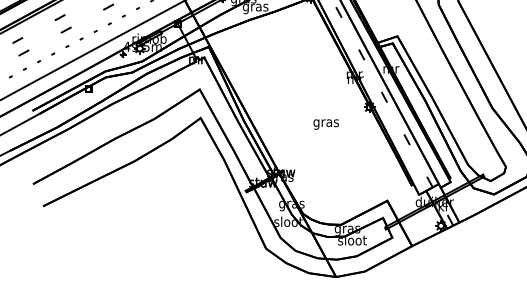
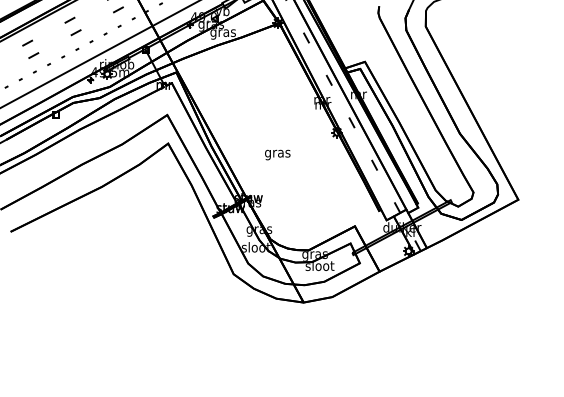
text: (325, 123) -> (277, 154), moved

